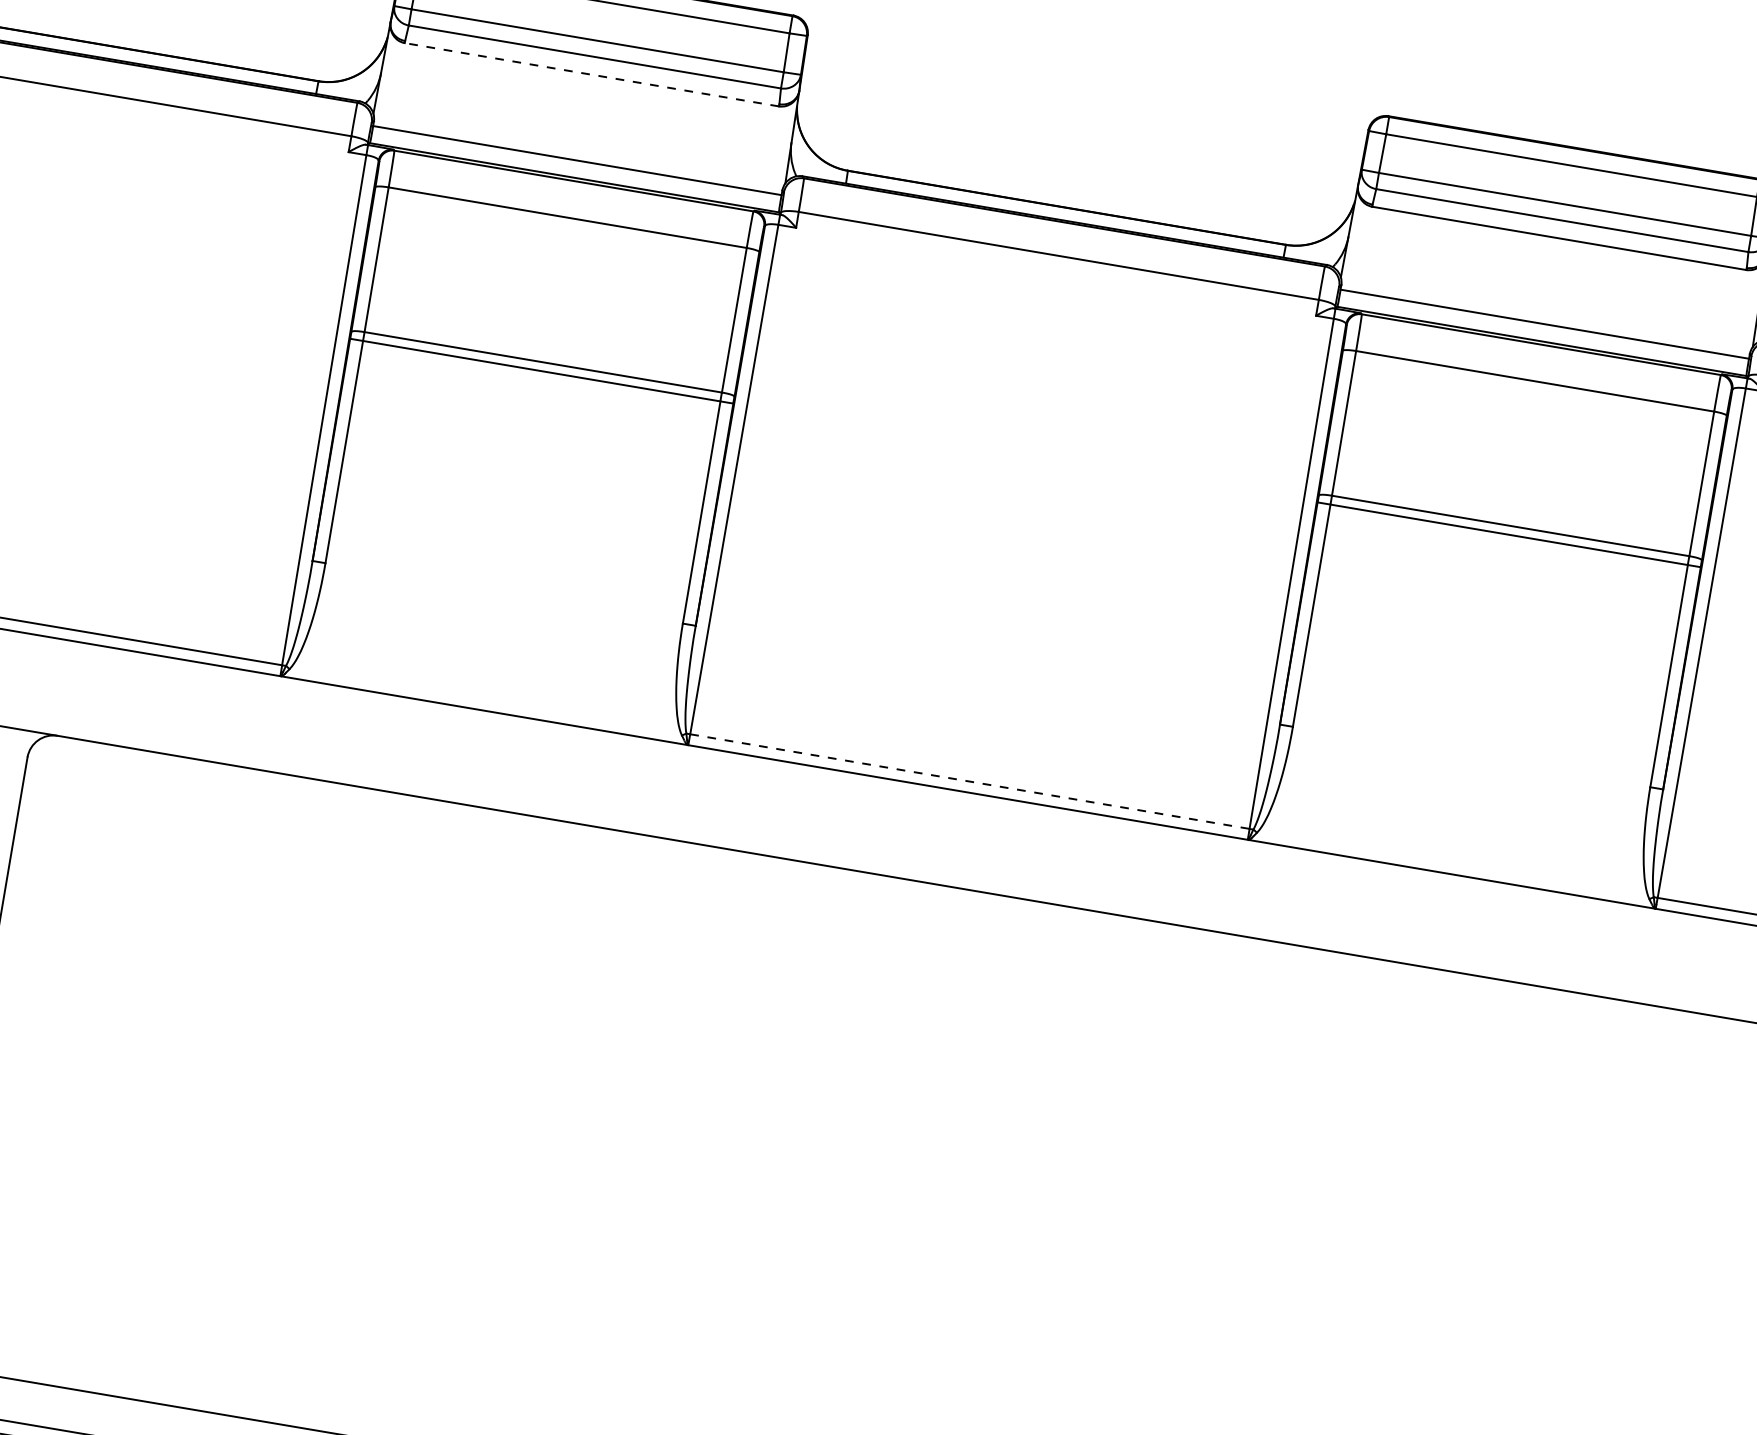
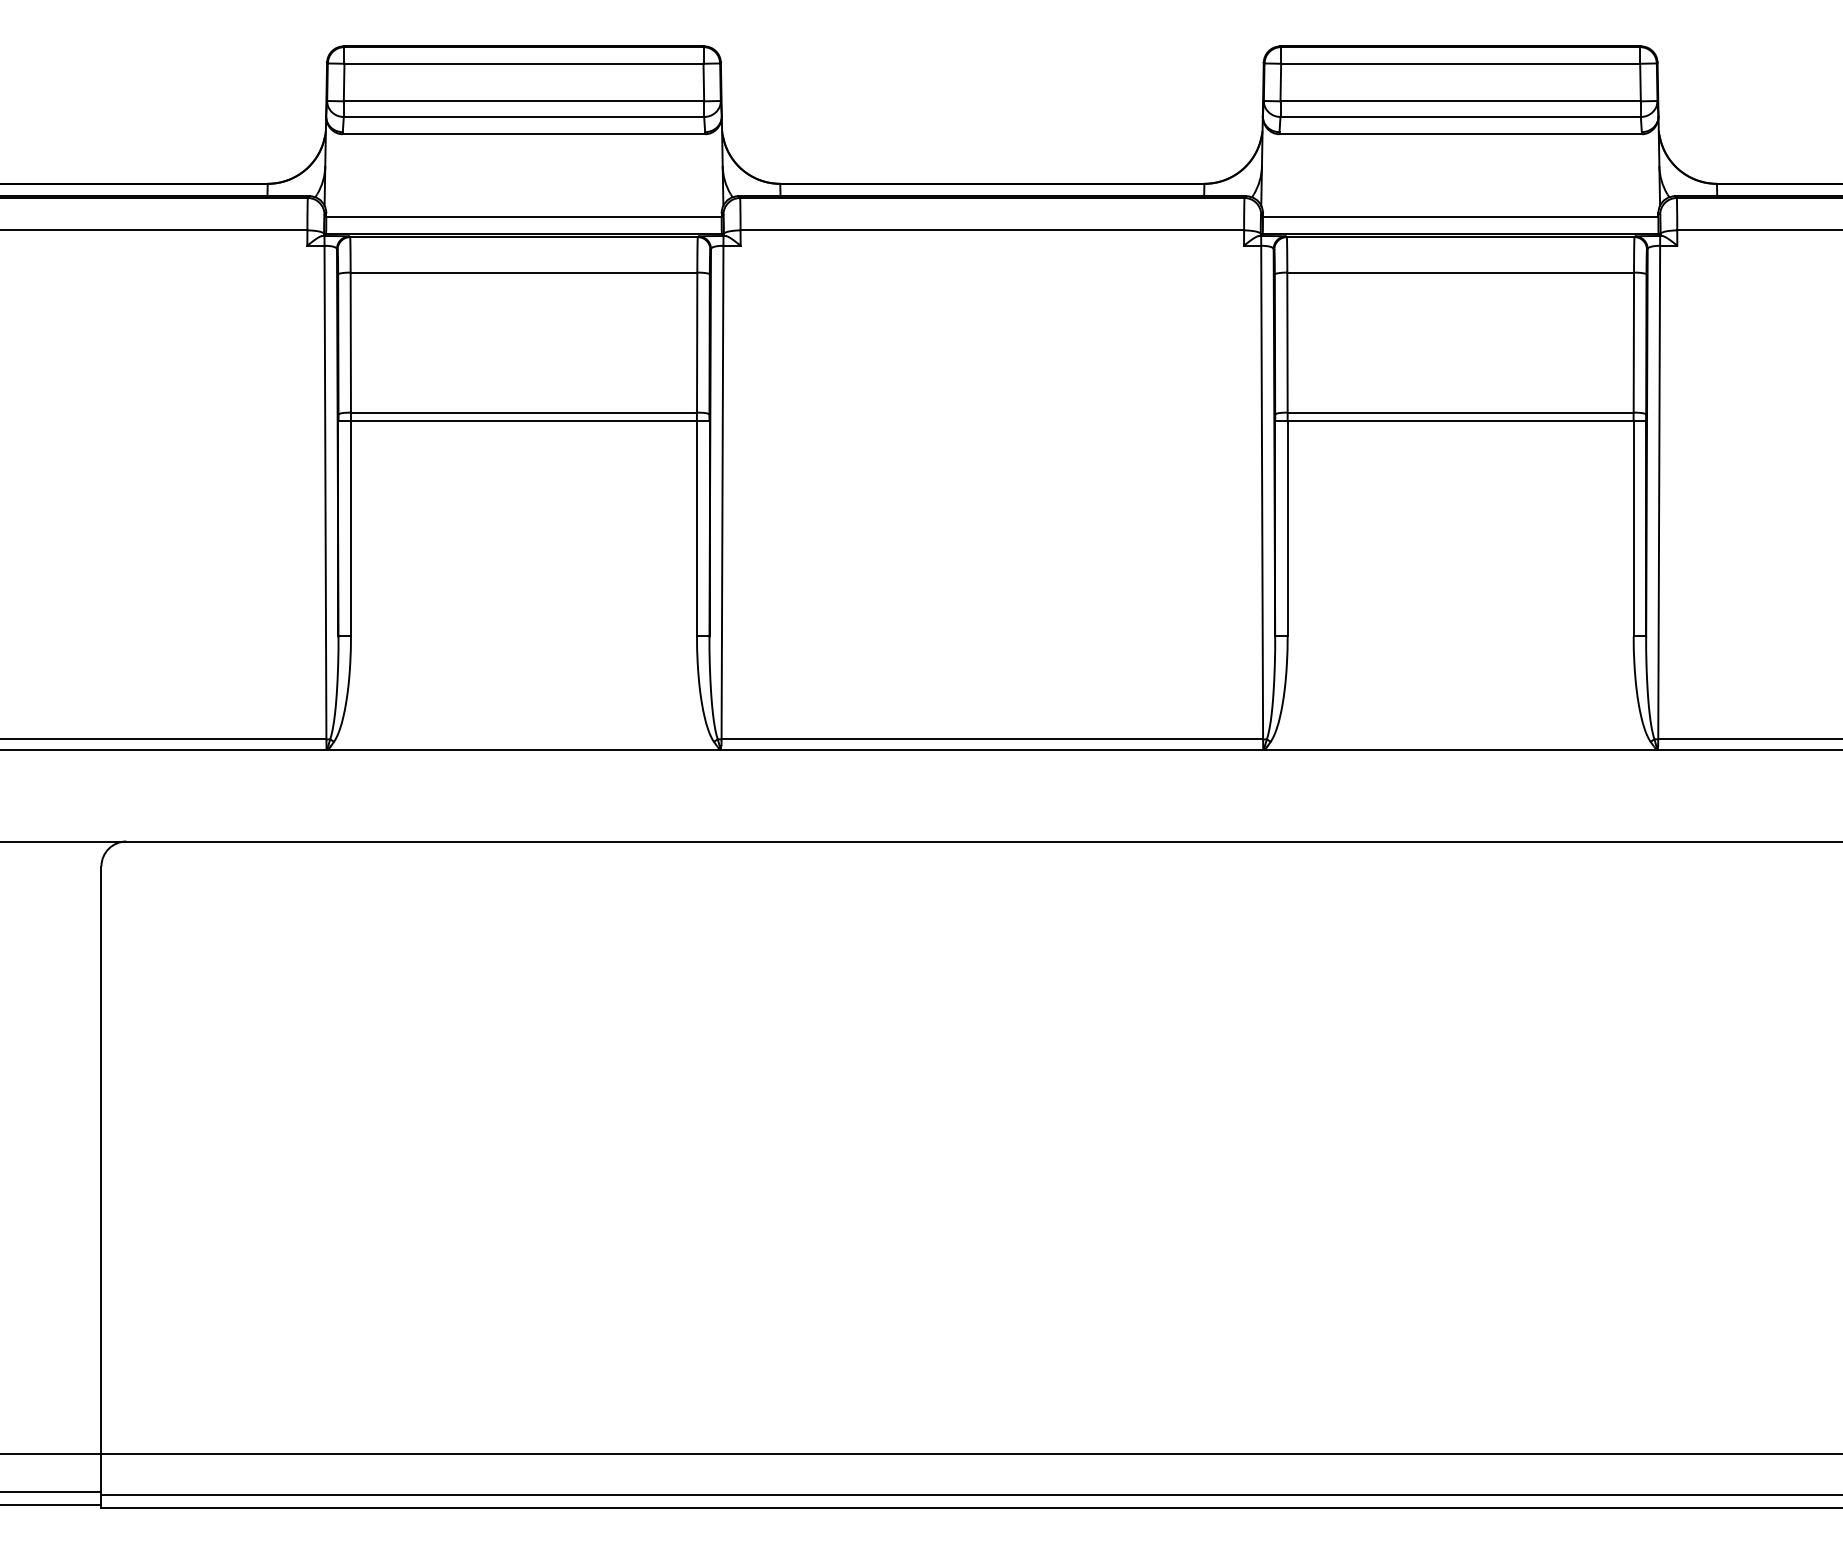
line: (591, 74) -> (523, 134), dashed -> solid
line: (970, 781) -> (992, 739), dashed -> solid

